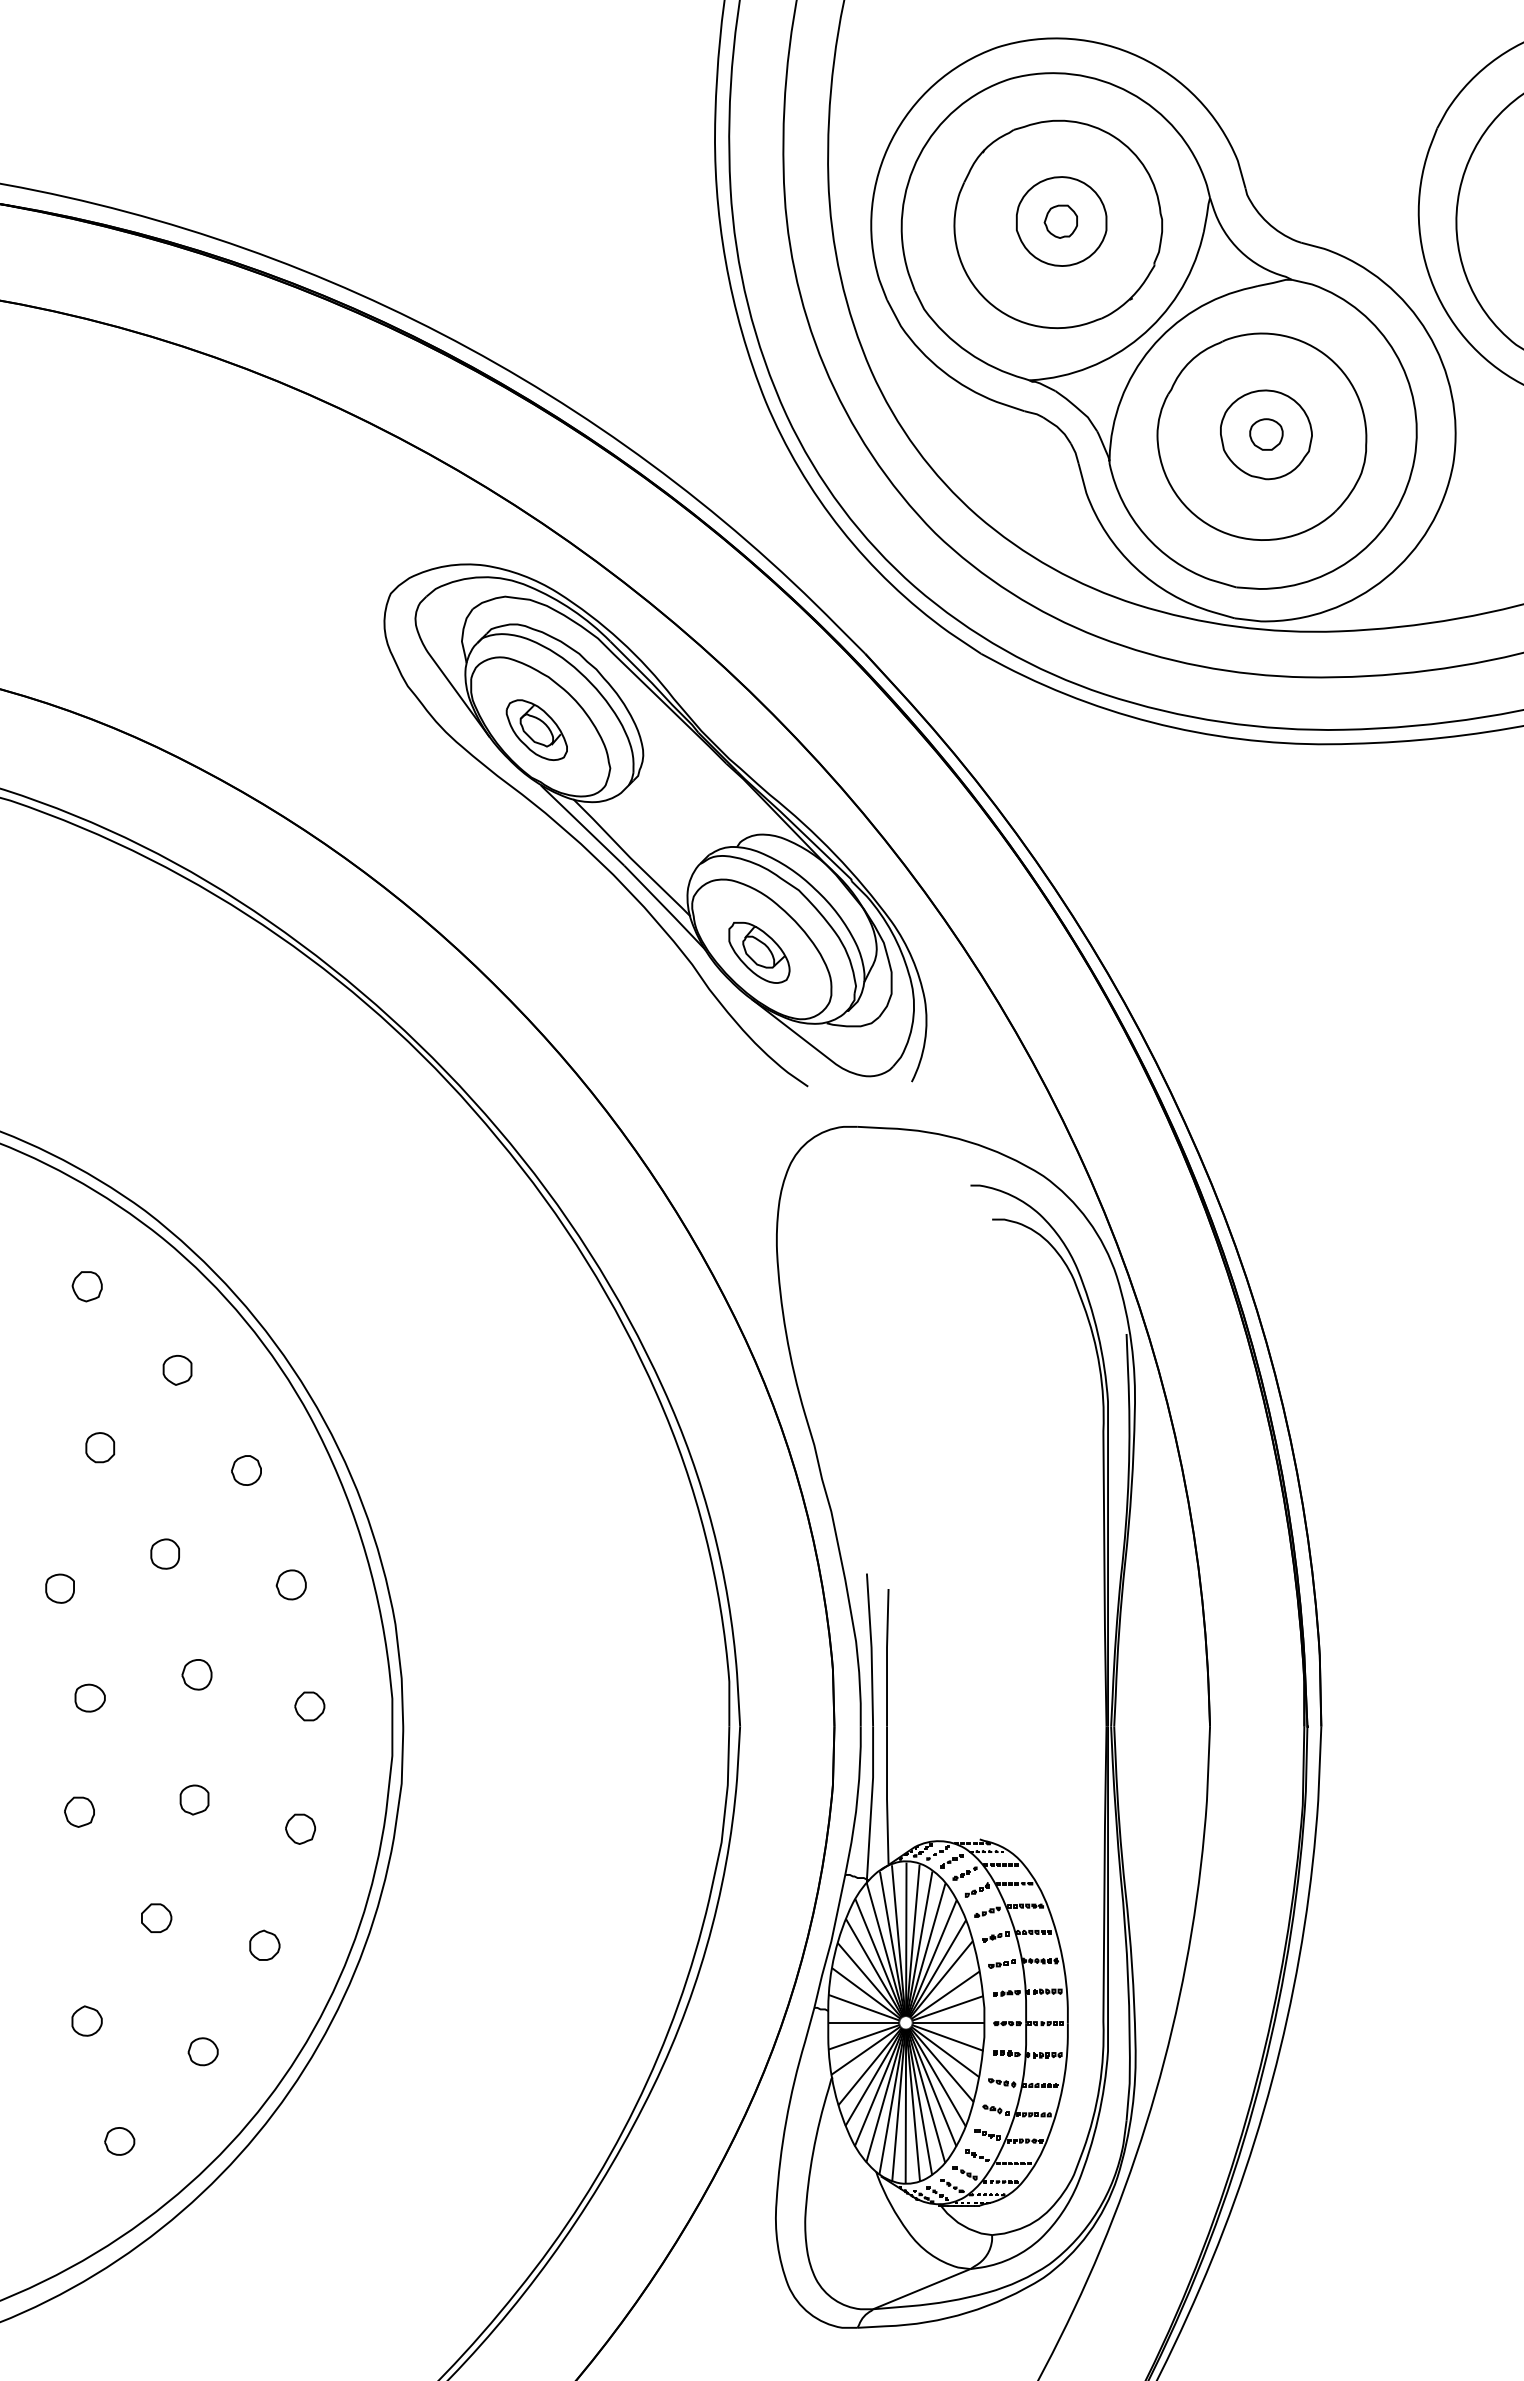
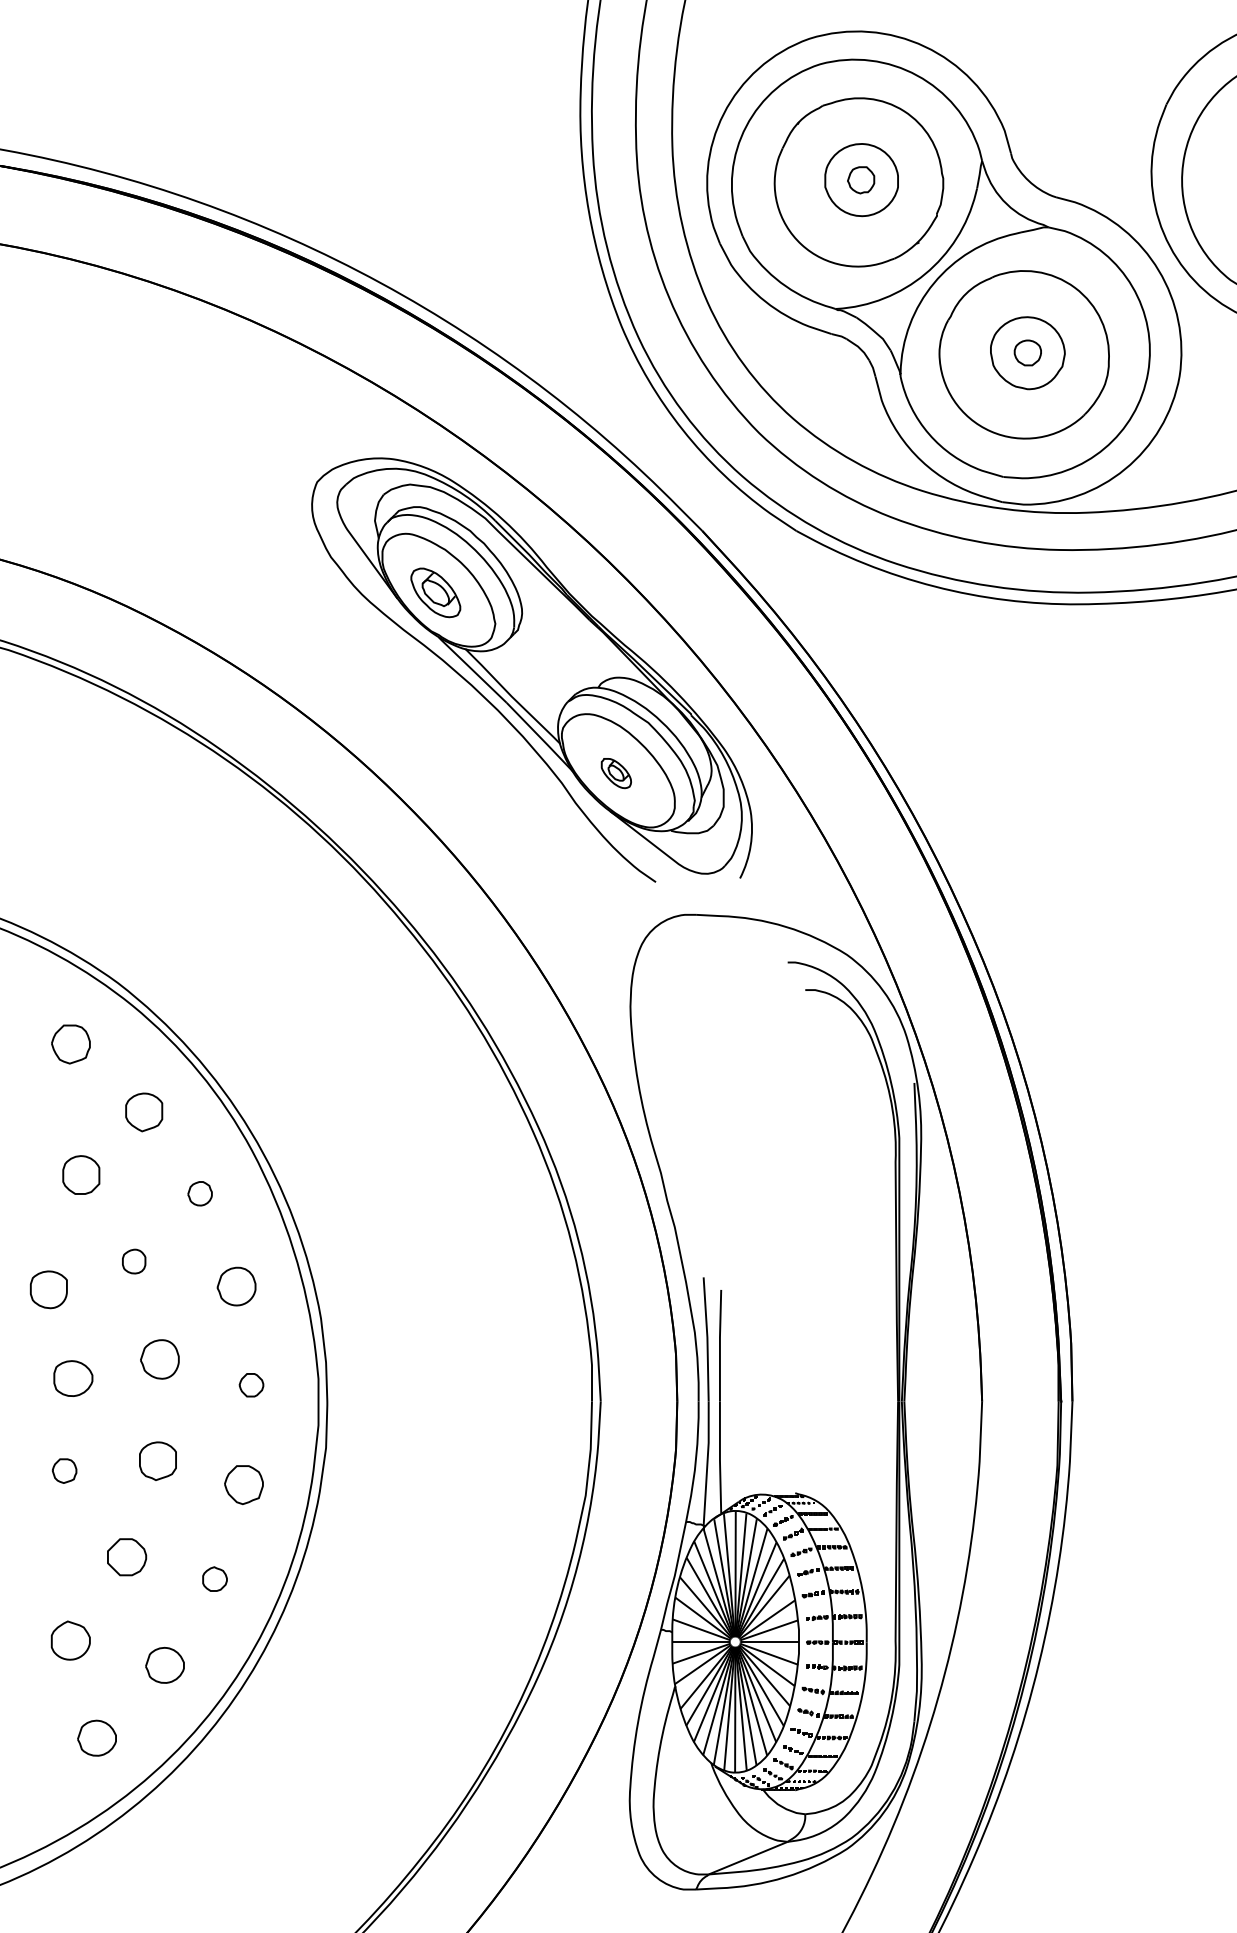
part: (759, 952) -> (616, 773), size x0.6
part: (86, 1286) -> (70, 1044), size x1.6
part: (177, 1370) -> (144, 1112), size x1.6
part: (100, 1447) -> (81, 1175), size x1.6
part: (290, 1584) -> (235, 1286), size x1.6
part: (59, 1588) -> (48, 1289), size x1.6
part: (196, 1674) -> (159, 1359), size x1.6
part: (89, 1697) -> (72, 1377), size x1.6
part: (194, 1799) -> (157, 1460), size x1.6
part: (300, 1828) -> (243, 1484), size x1.6
part: (156, 1917) -> (127, 1556), size x1.6
part: (86, 2020) -> (70, 1640), size x1.6
part: (202, 2051) -> (164, 1665), size x1.6
part: (119, 2141) -> (97, 1738), size x1.6

